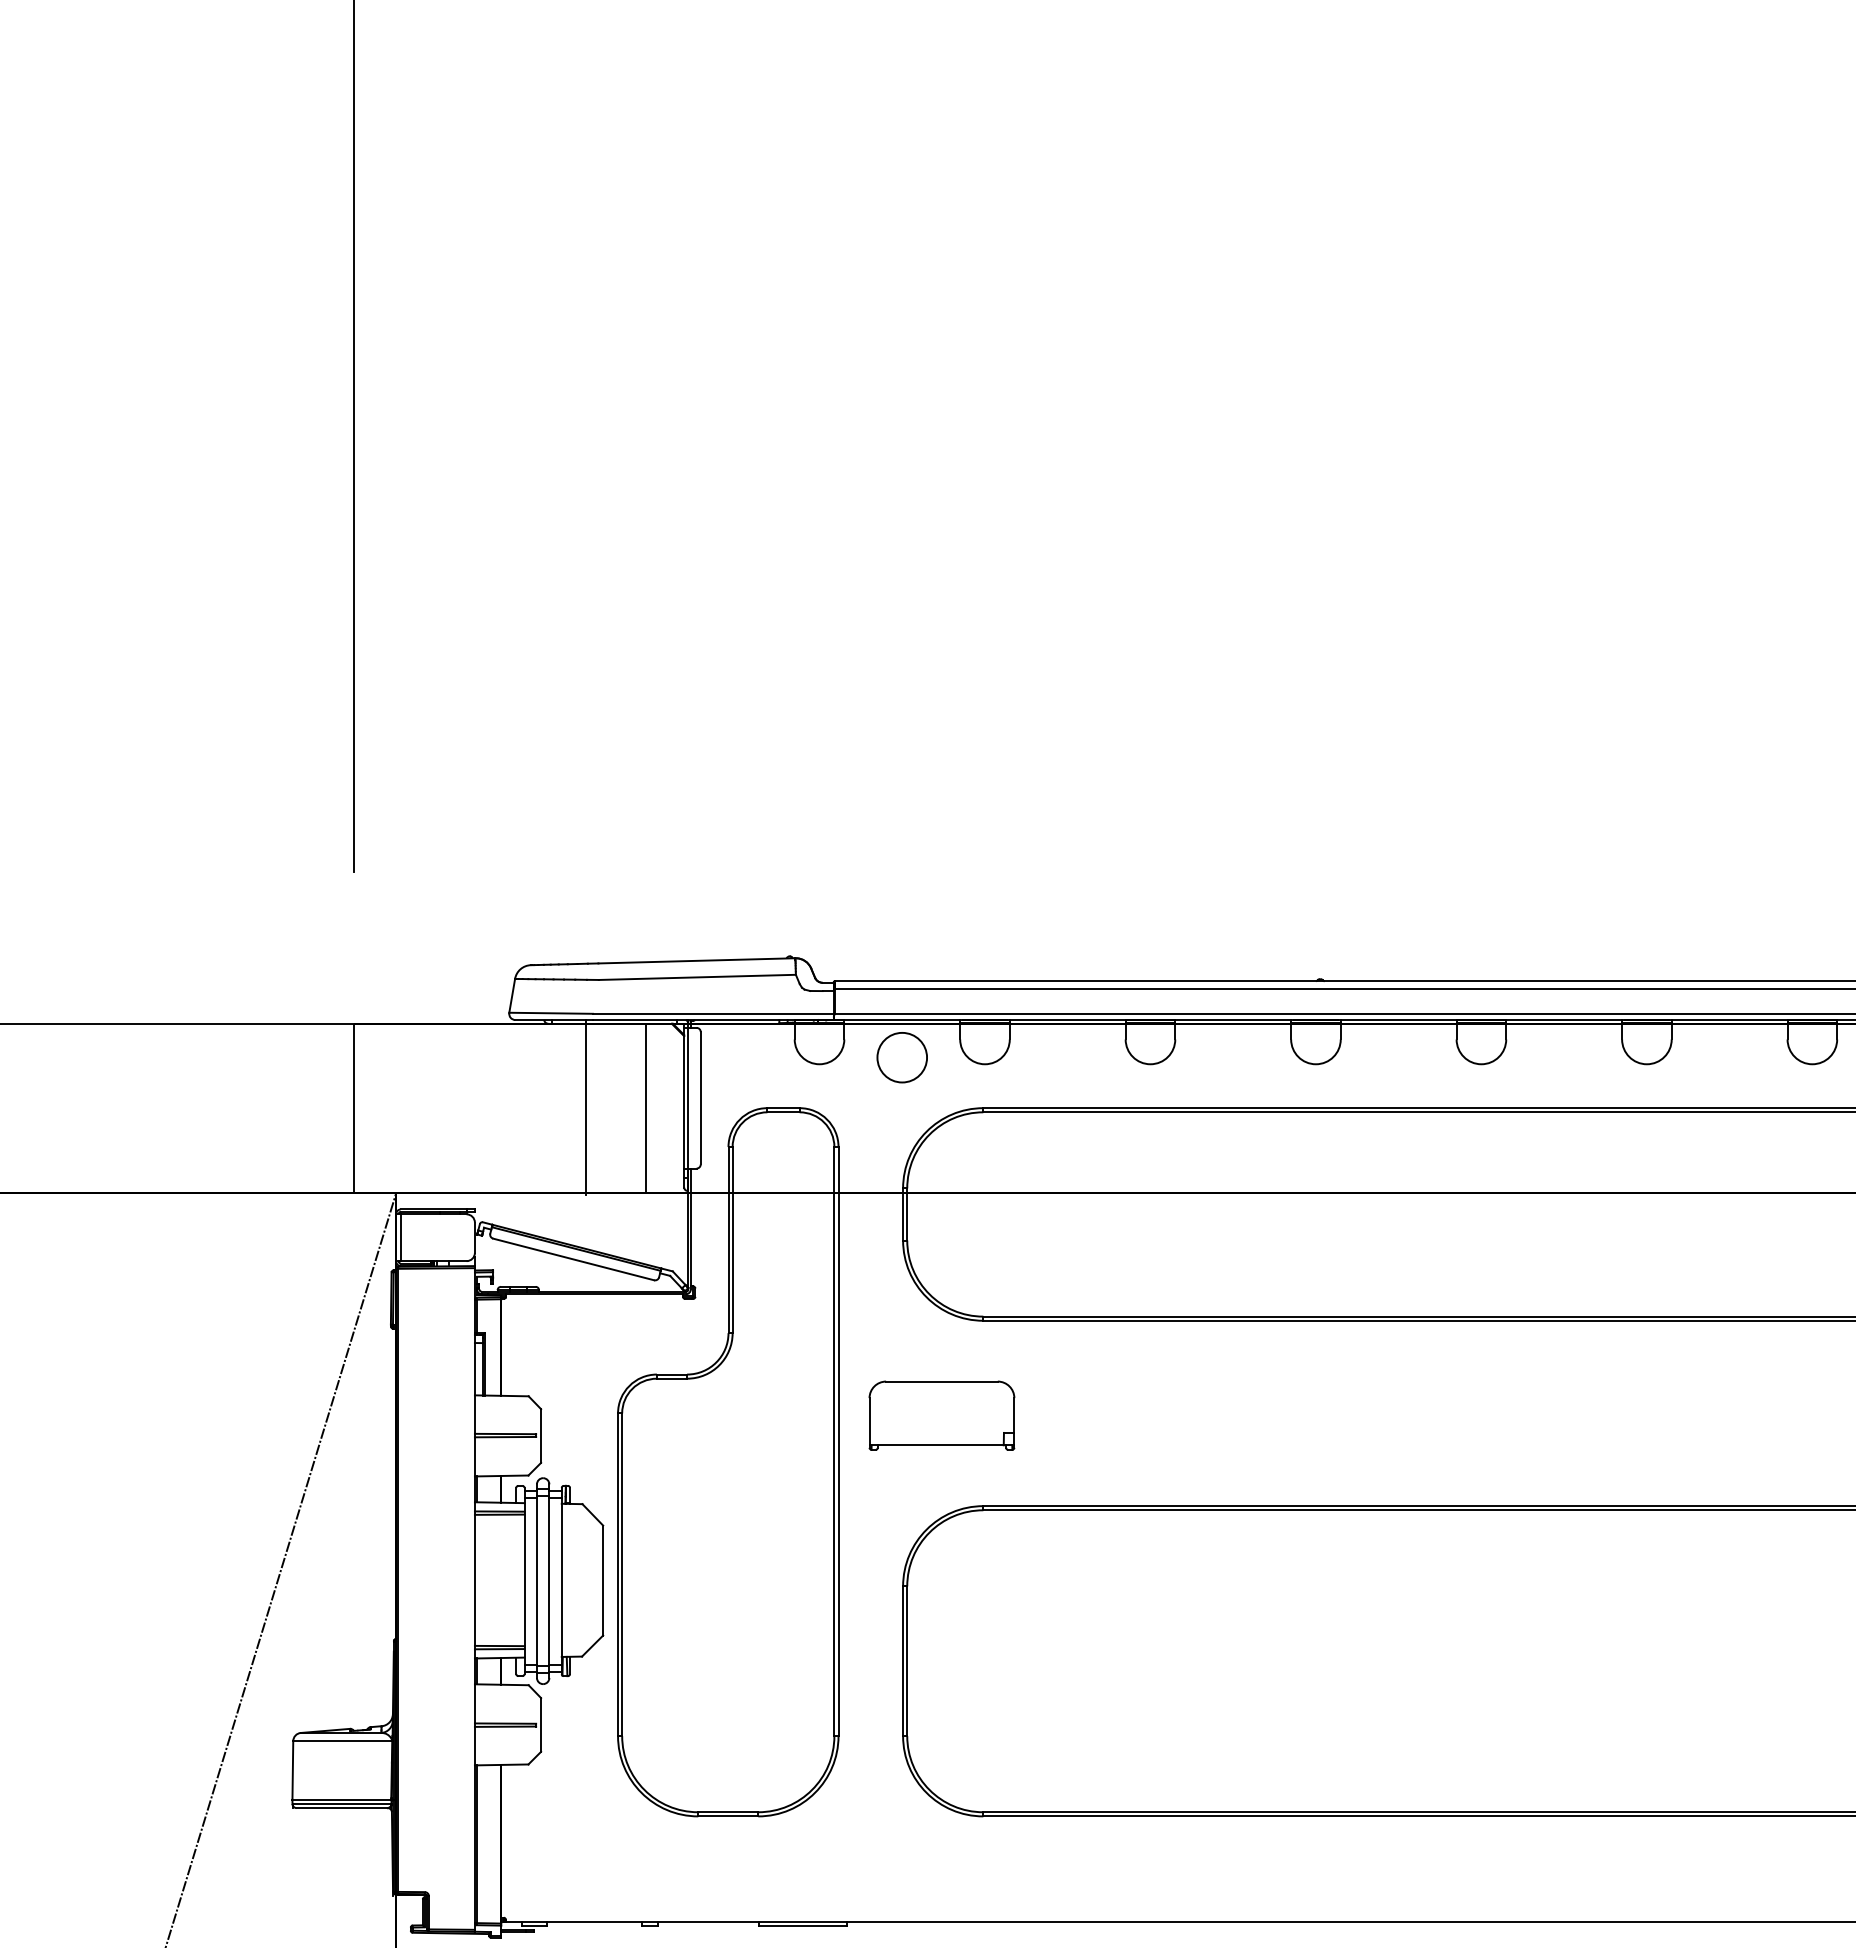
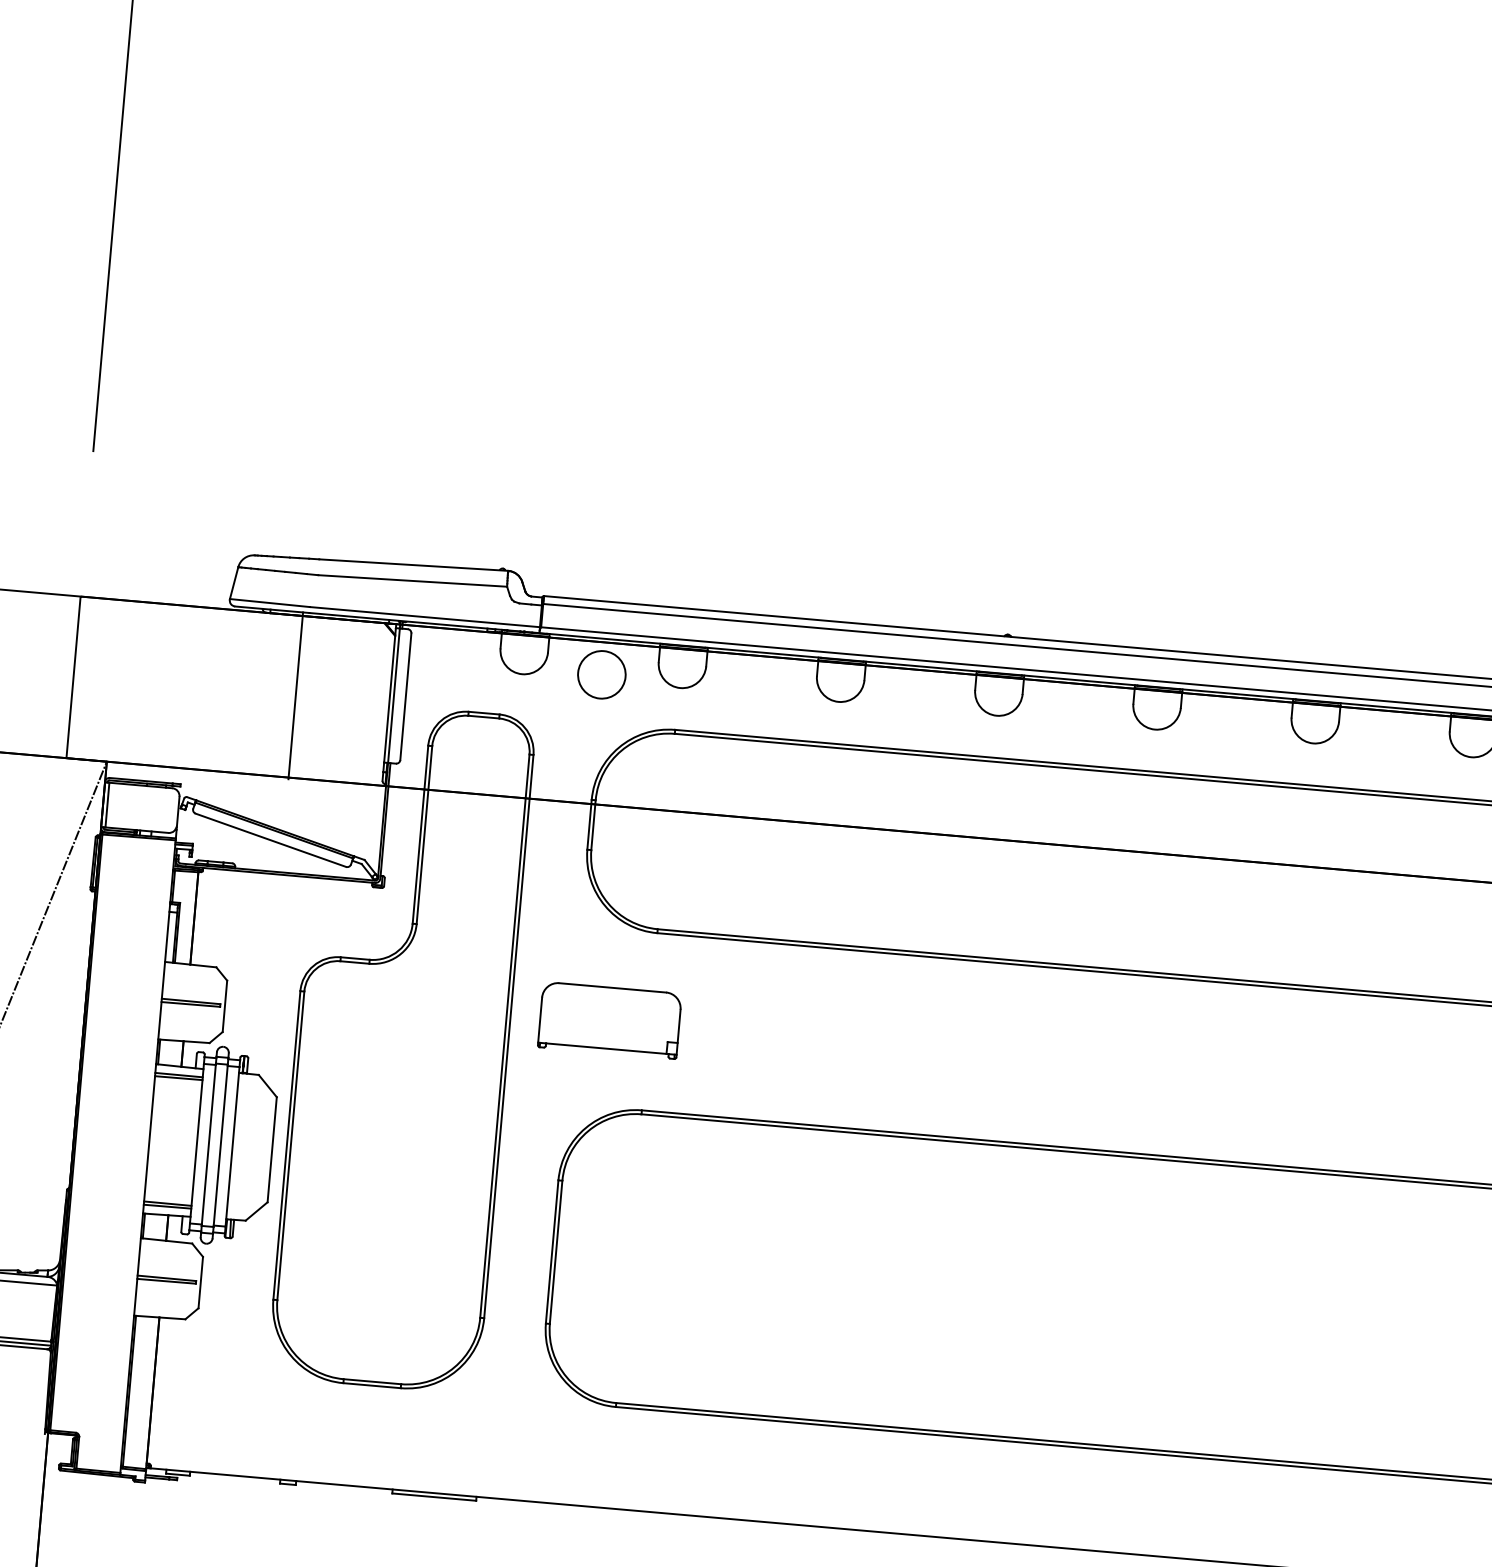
line: (645, 1107) -> (352, 701), removed

